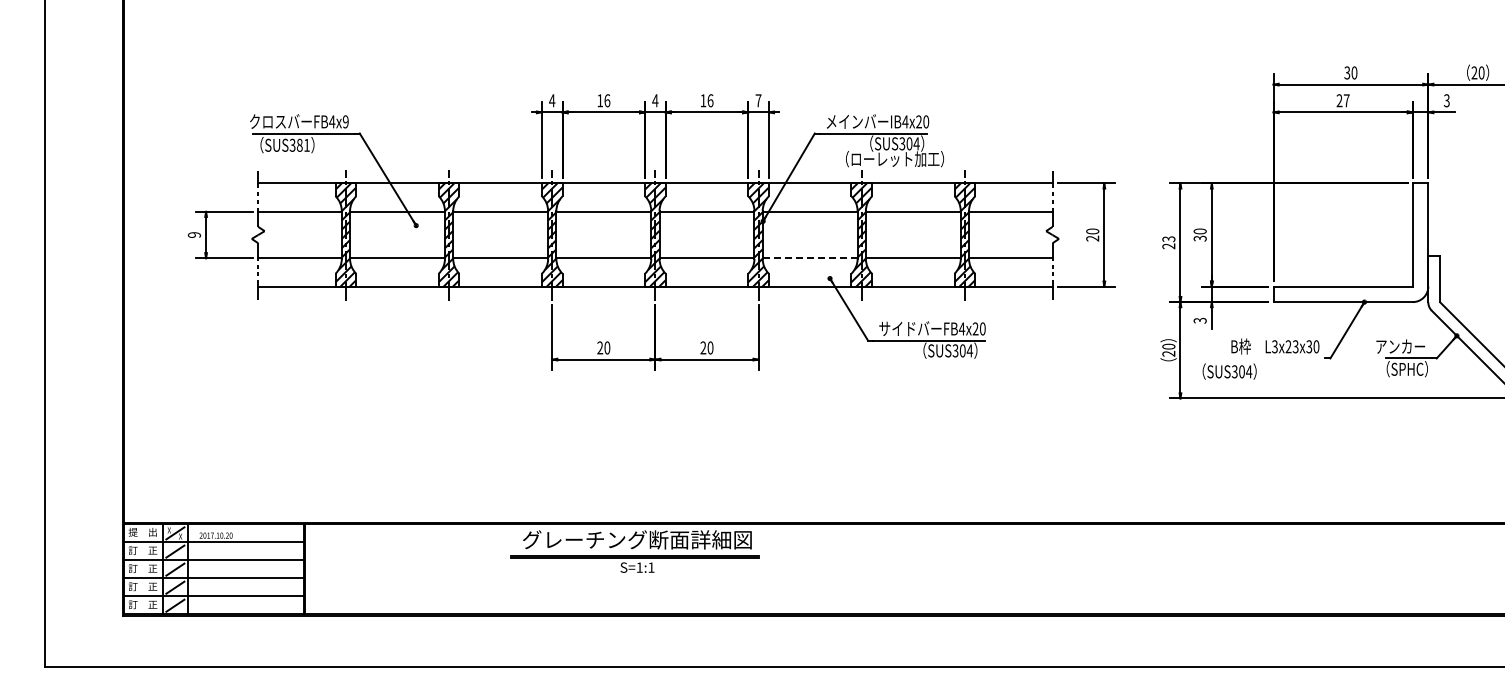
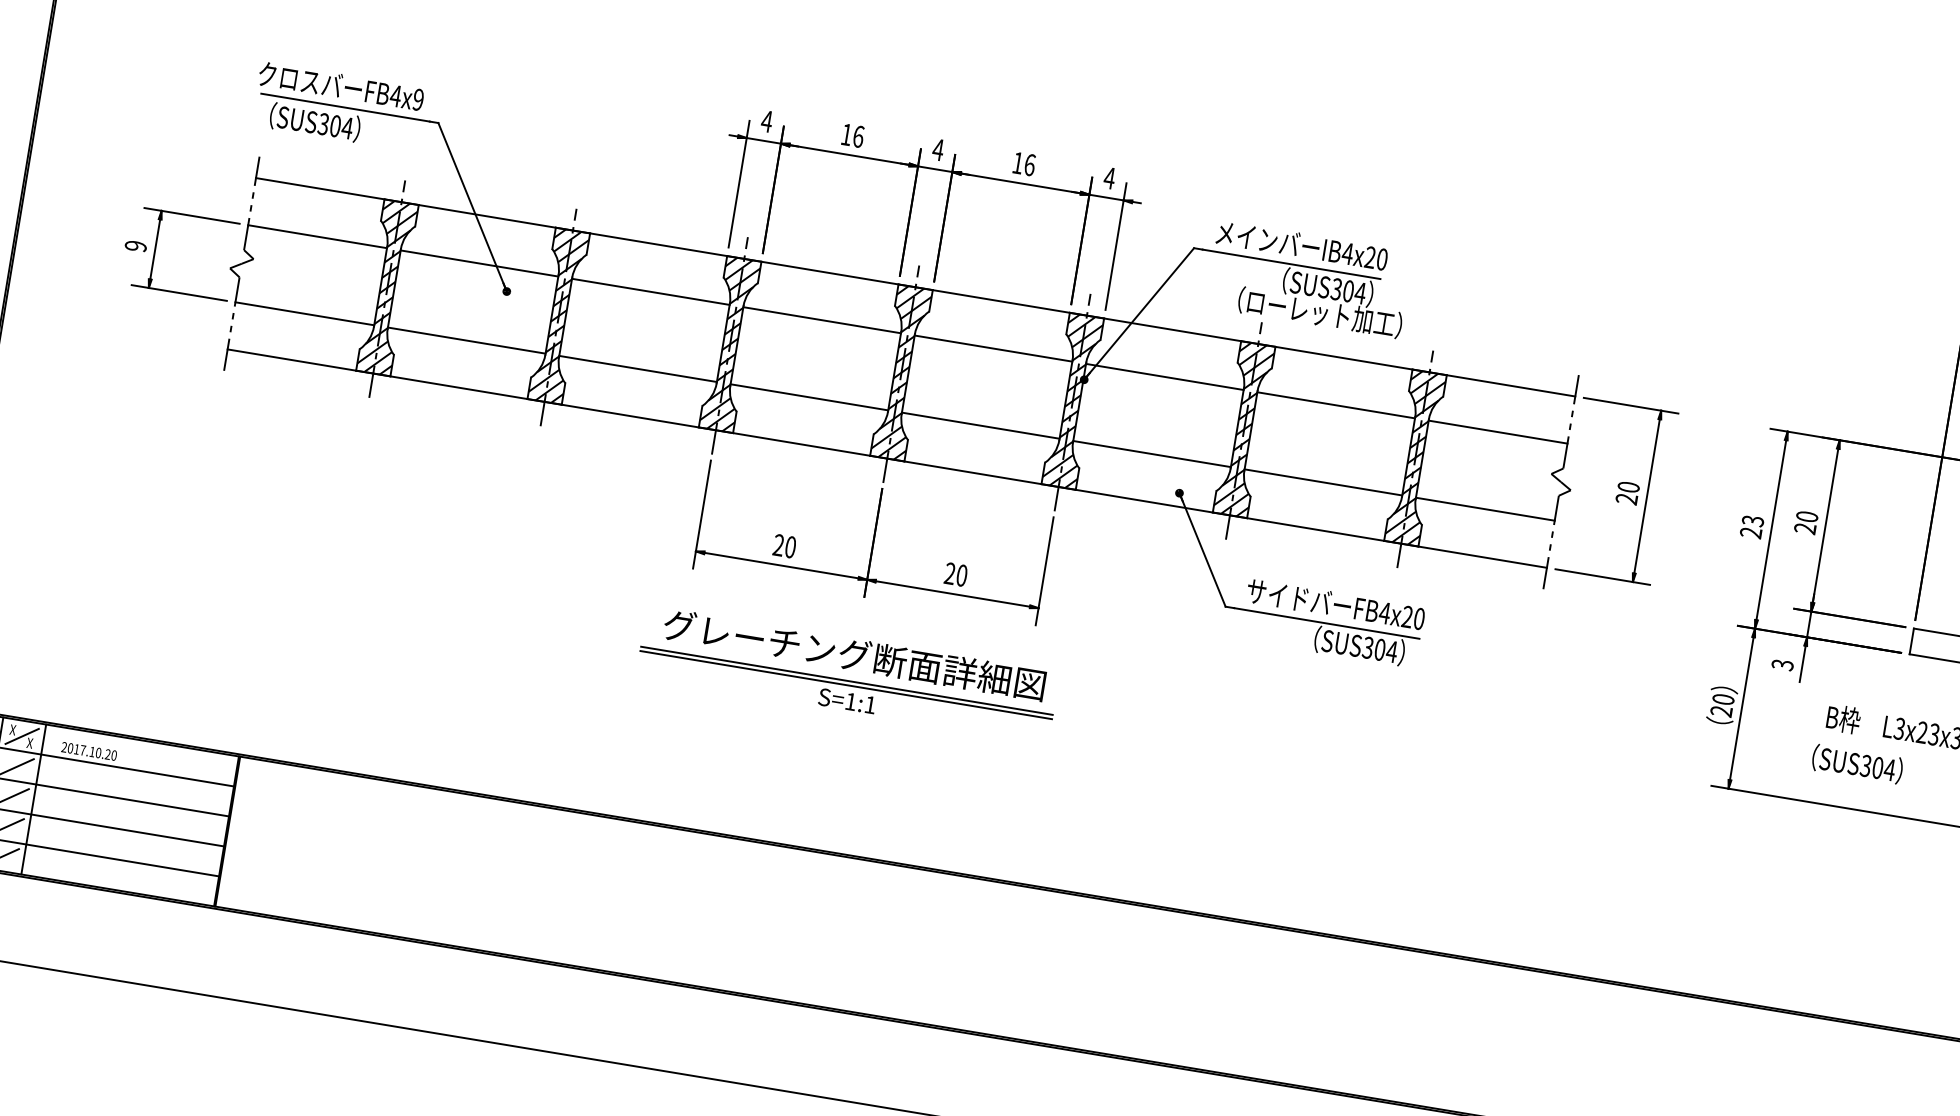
text: (758, 100) -> (1109, 177), 7 -> 4
text: (303, 145) -> (341, 127), SUS381 -> SUS304
text: (1200, 238) -> (1805, 528), 30 -> 20
line: (810, 258) -> (1152, 454), dashed -> solid
text: (1229, 371) -> (1857, 764), moved
part: (634, 551) -> (846, 673), moved

